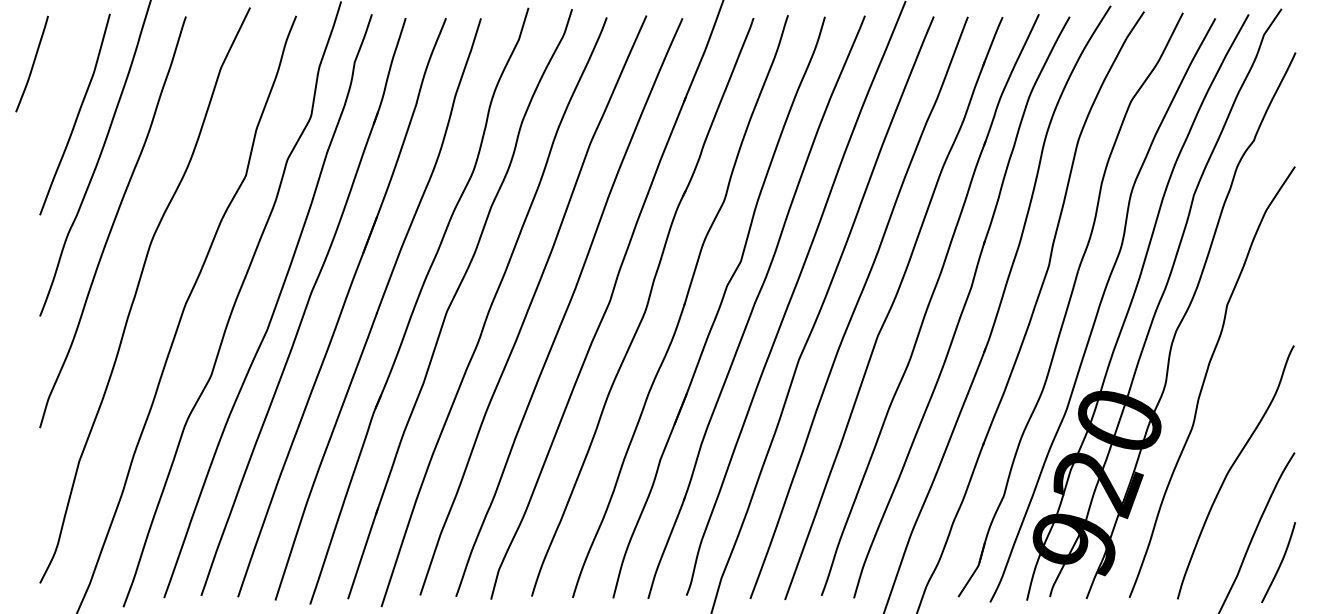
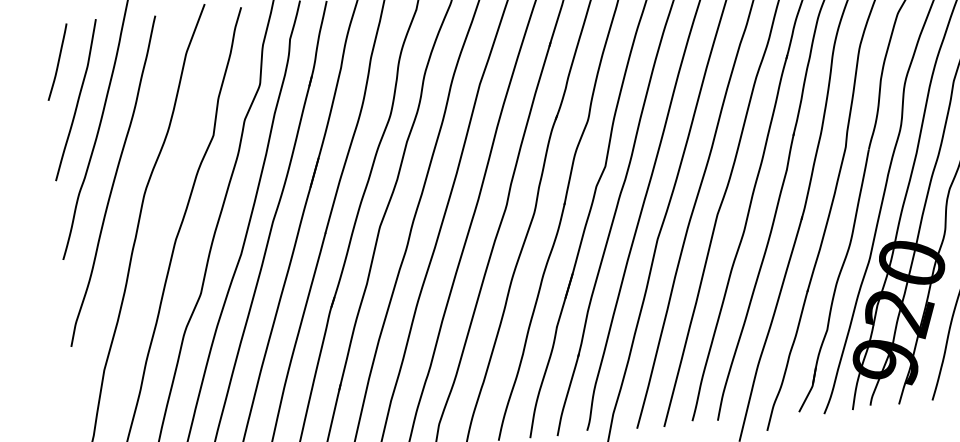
curve: (32, 63) -> (57, 61), moved

